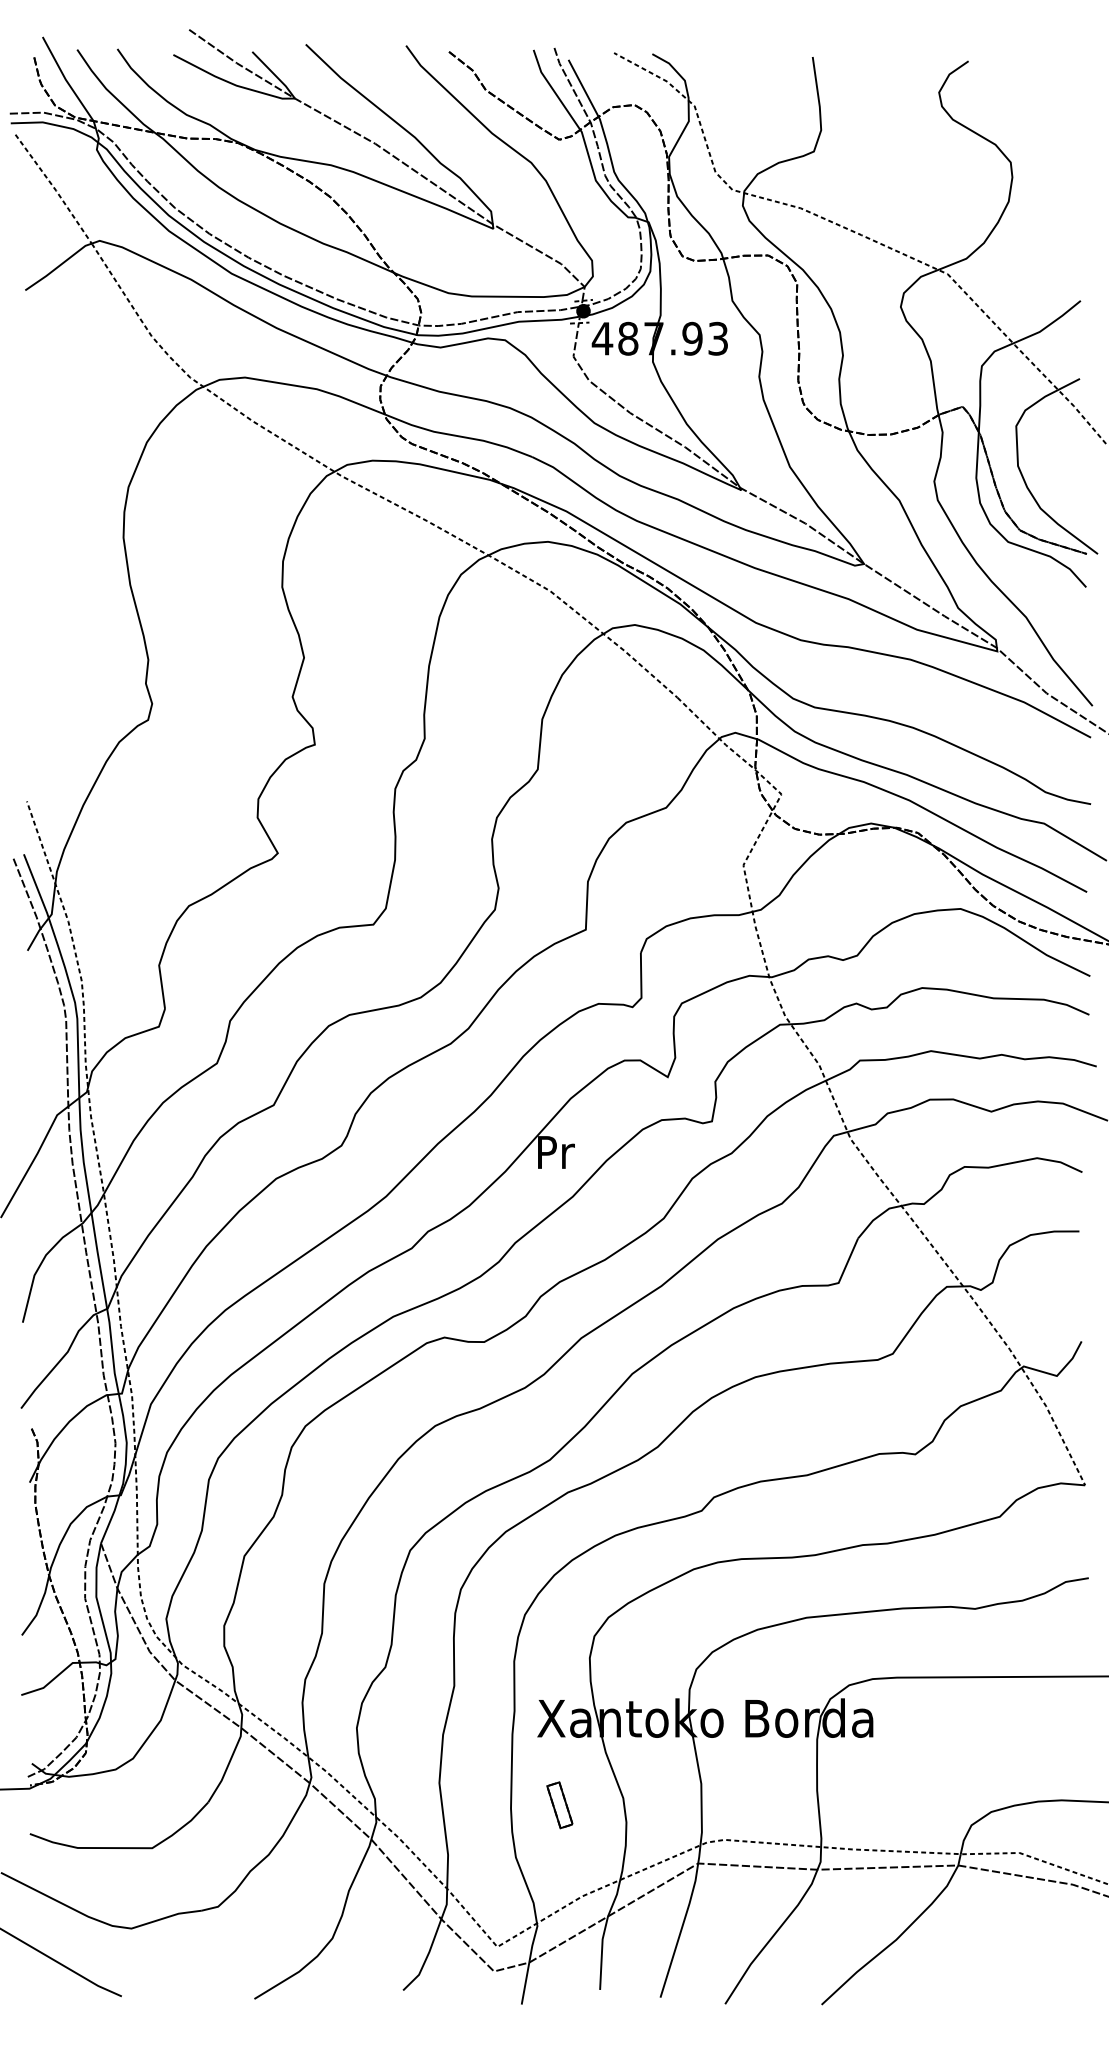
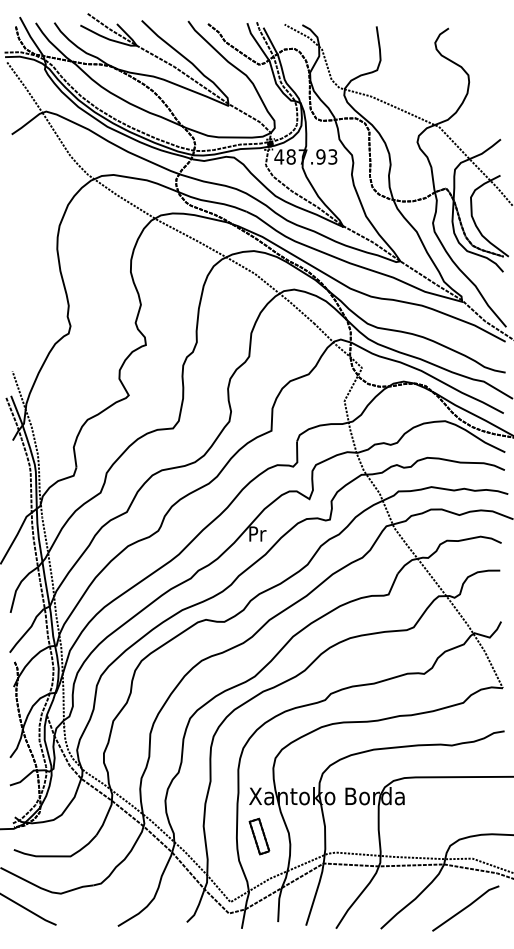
part: (559, 1805) -> (259, 836), size x1.67
line: (1004, 1960) -> (465, 908), added

